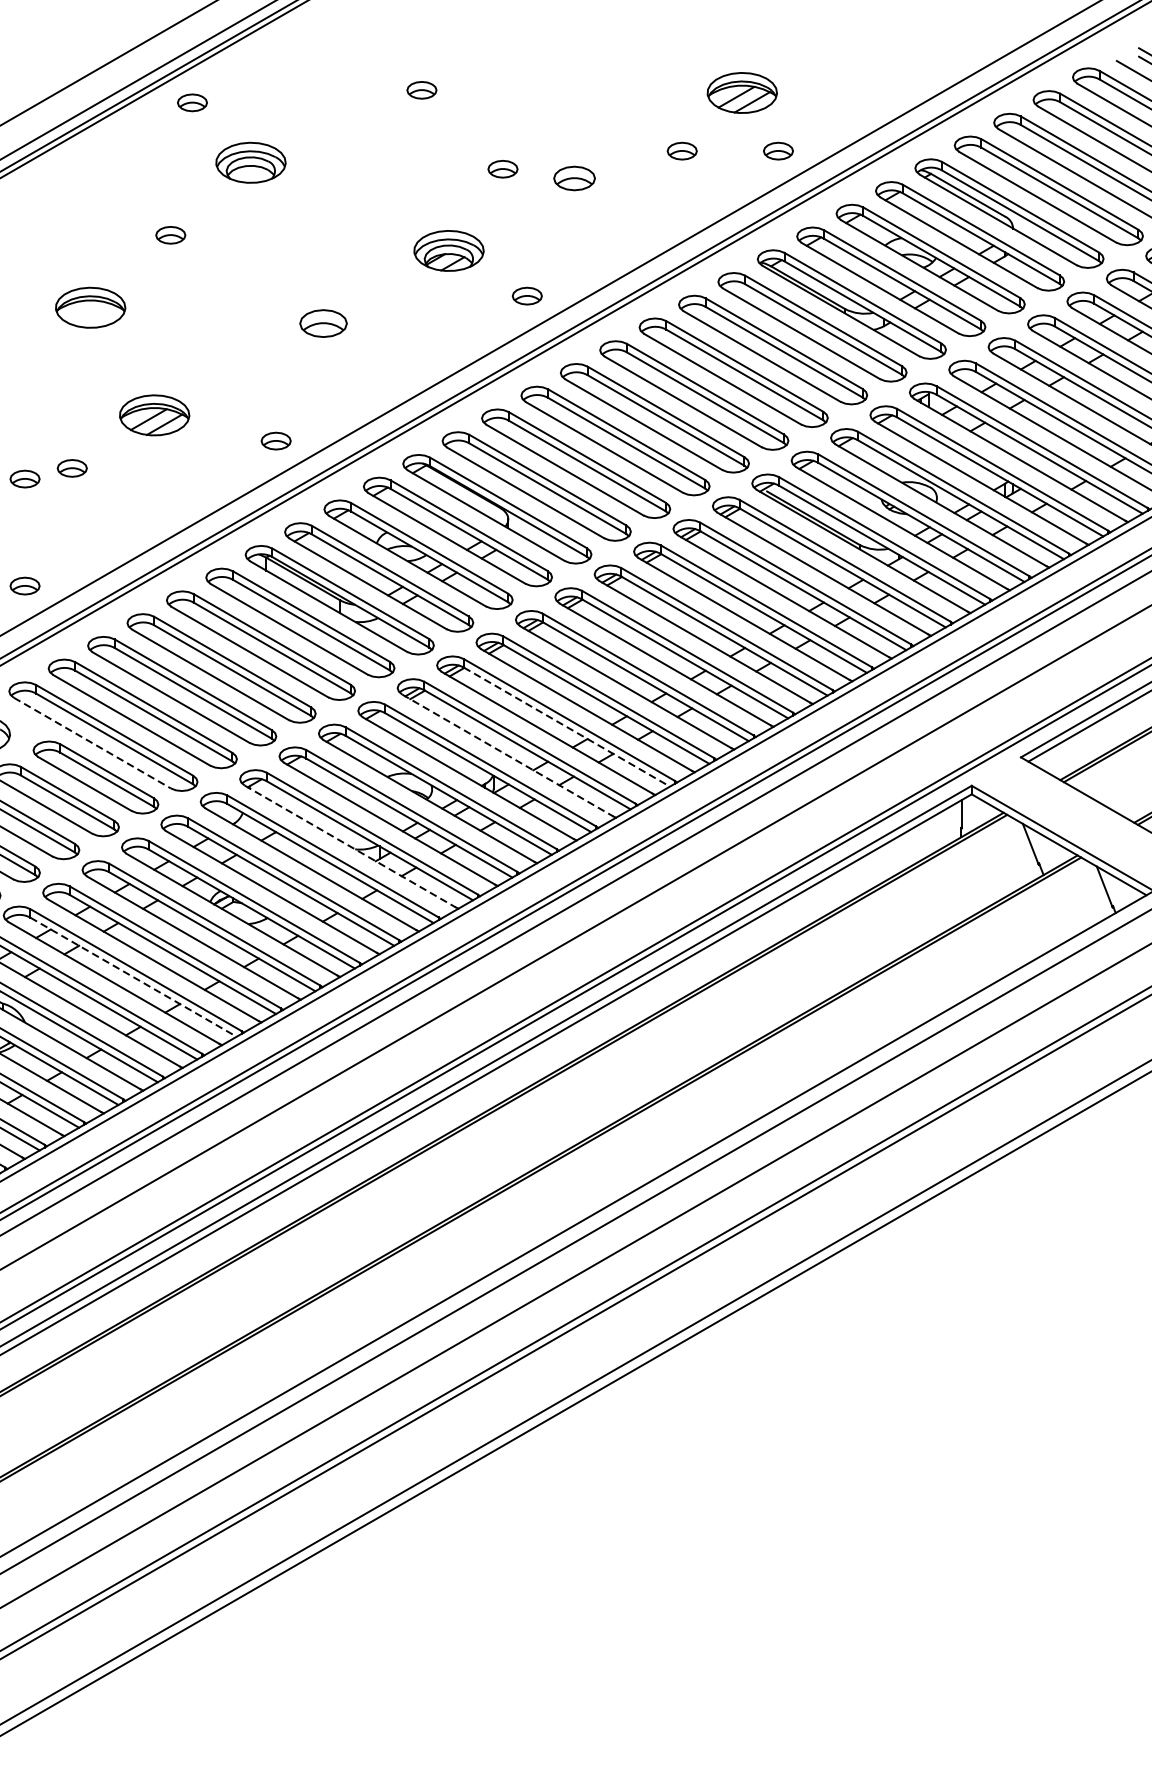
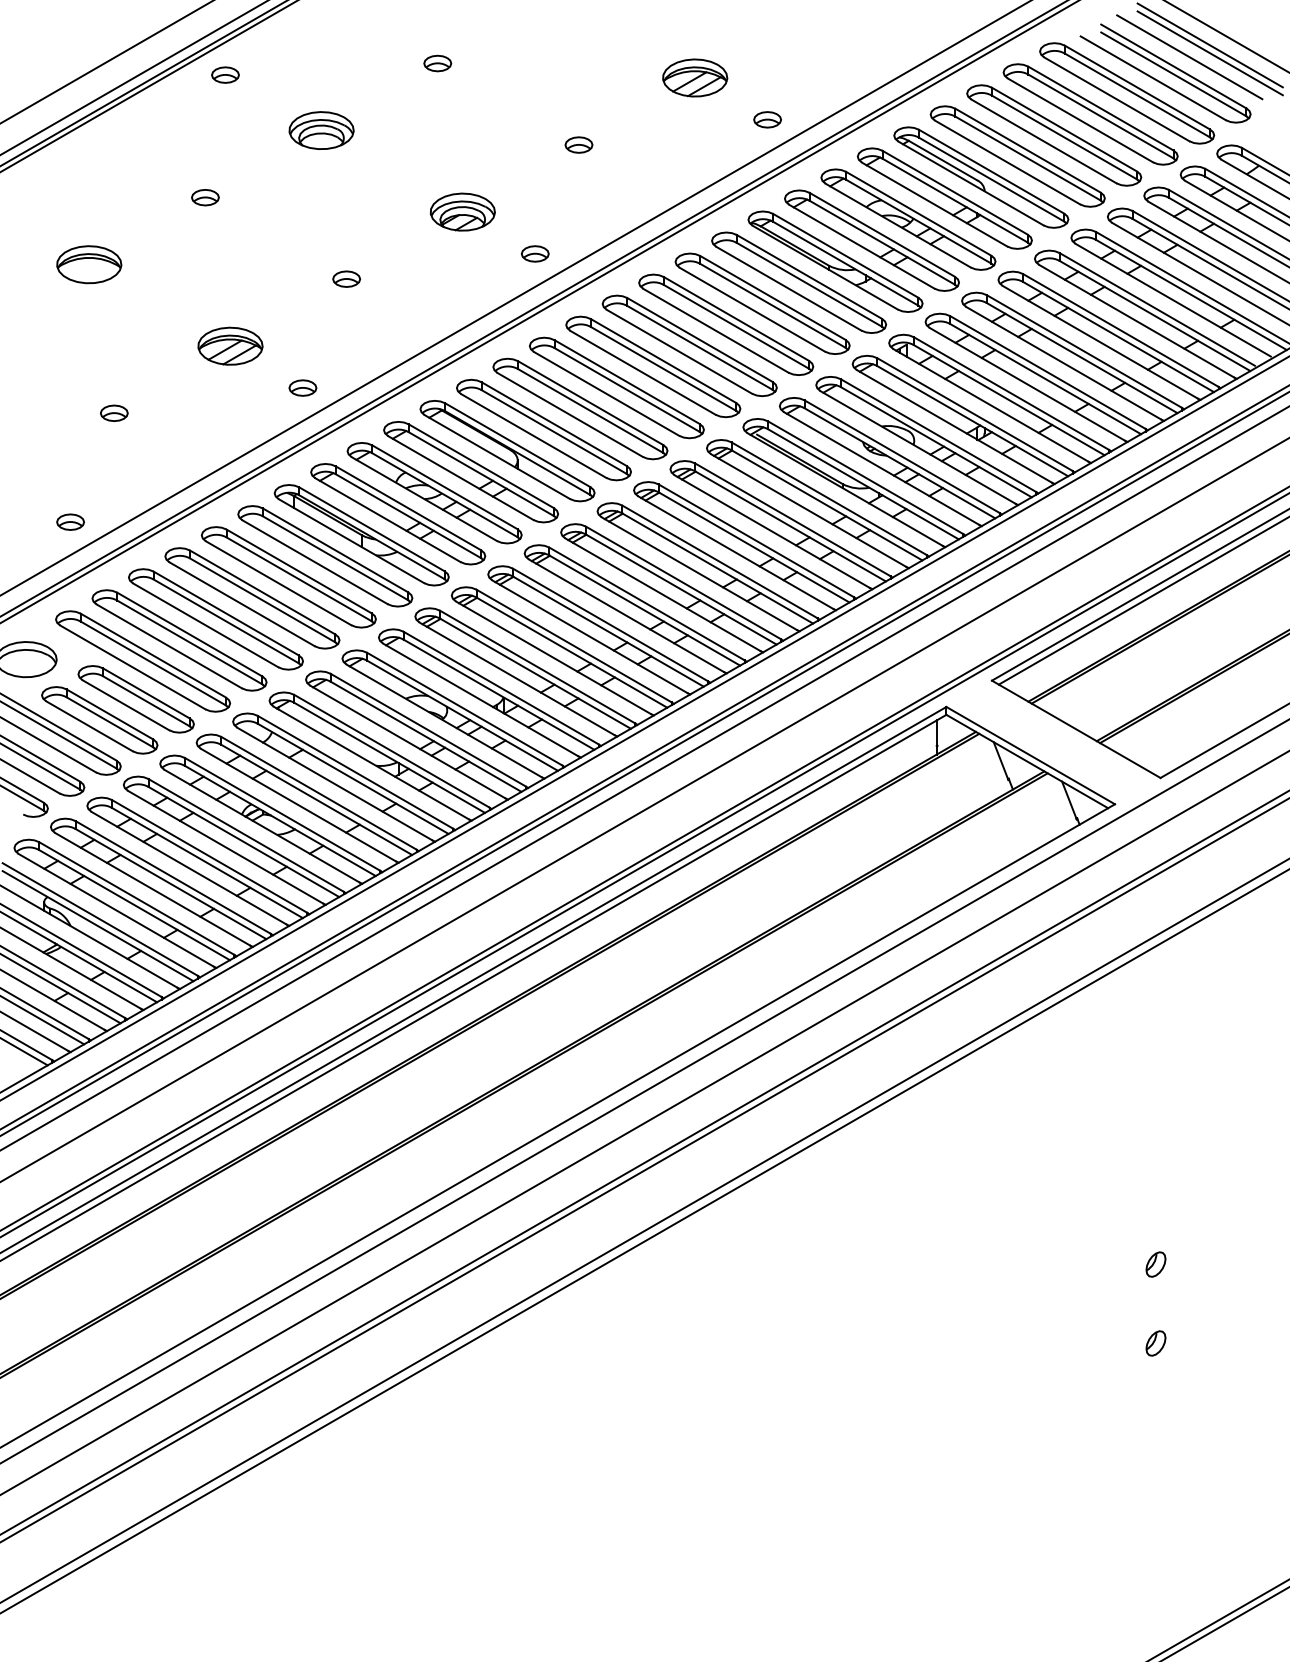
part: (742, 92) -> (695, 77), moved
part: (682, 150) -> (678, 119), removed
part: (250, 162) -> (321, 130), moved
part: (502, 169) -> (512, 136), removed
part: (574, 177) -> (578, 144), size x0.71
part: (90, 307) -> (89, 264), moved
part: (323, 322) -> (346, 278), size x0.62
part: (154, 414) -> (230, 345), moved
part: (24, 478) -> (70, 422), removed
line: (567, 726) -> (572, 652), dashed -> solid
line: (91, 743) -> (132, 667), dashed -> solid
line: (508, 755) -> (517, 678), dashed -> solid
line: (350, 846) -> (371, 763), dashed -> solid
line: (134, 977) -> (171, 884), dashed -> solid

